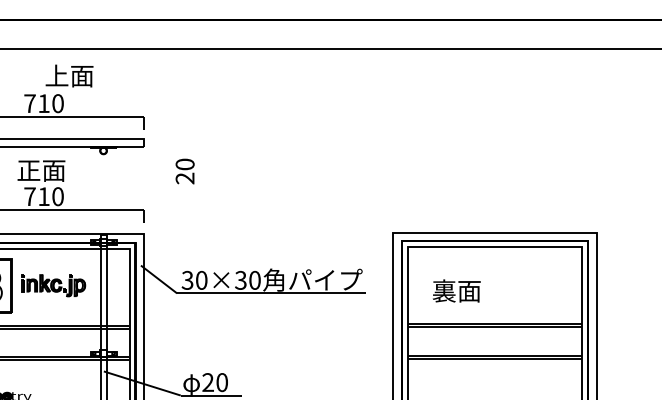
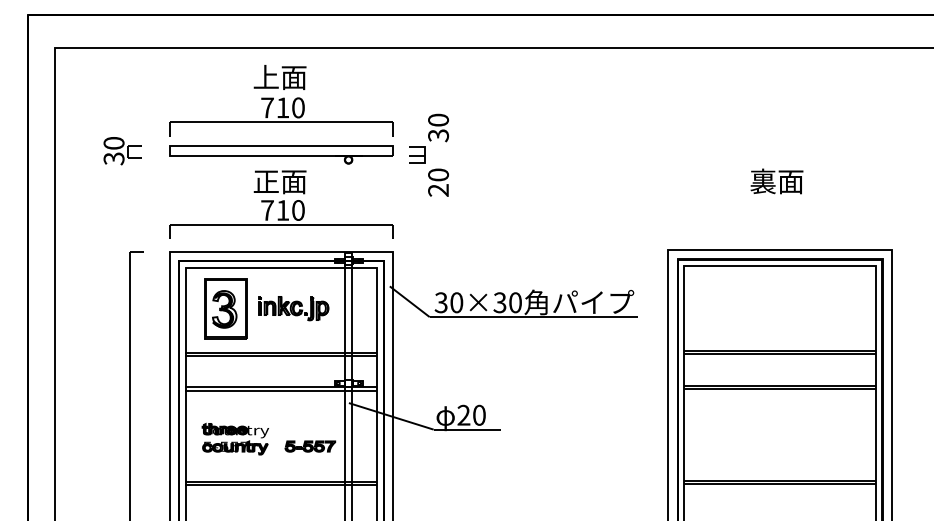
text: (69, 76) -> (279, 77), moved
part: (176, 131) -> (428, 138), added
text: (456, 291) -> (776, 181), moved

